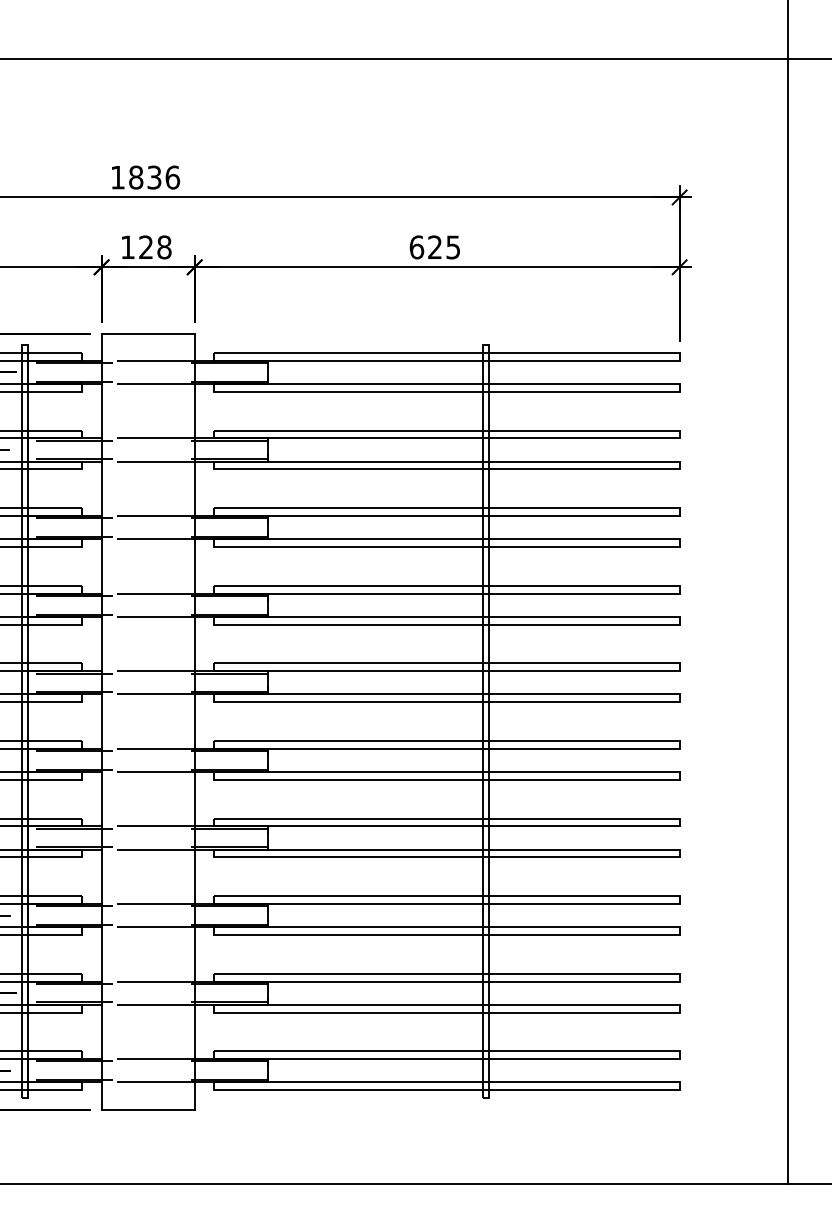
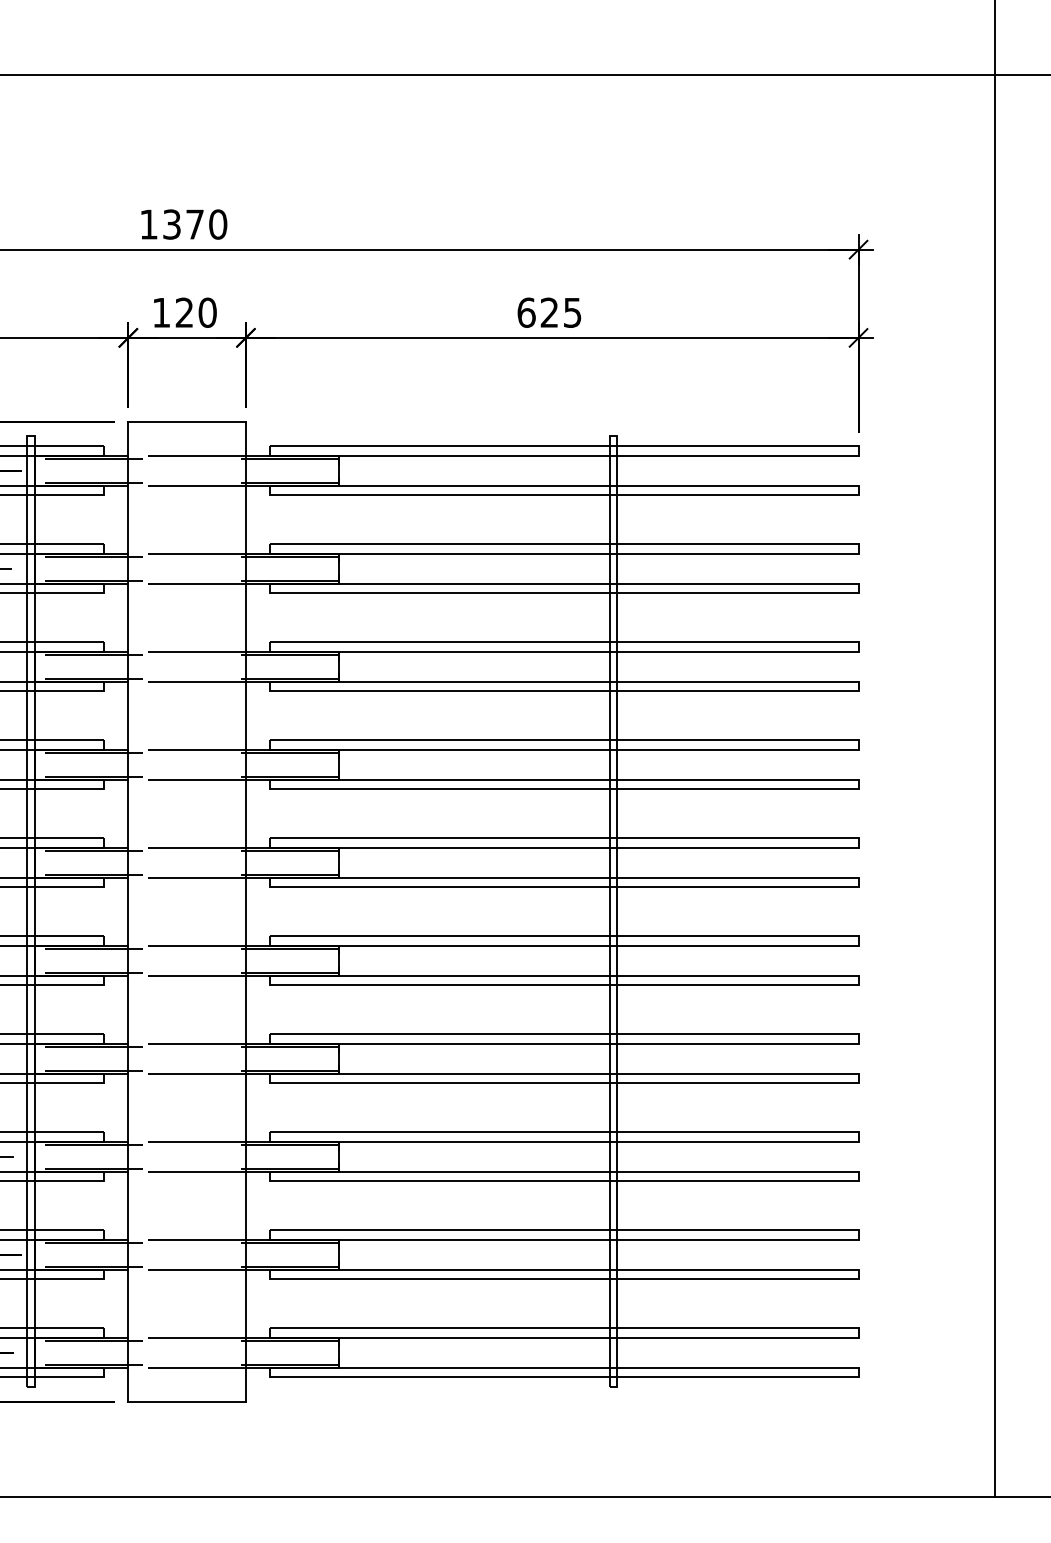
text: (154, 177) -> (195, 224), 1836 -> 1370
text: (164, 247) -> (207, 312), 128 -> 120

